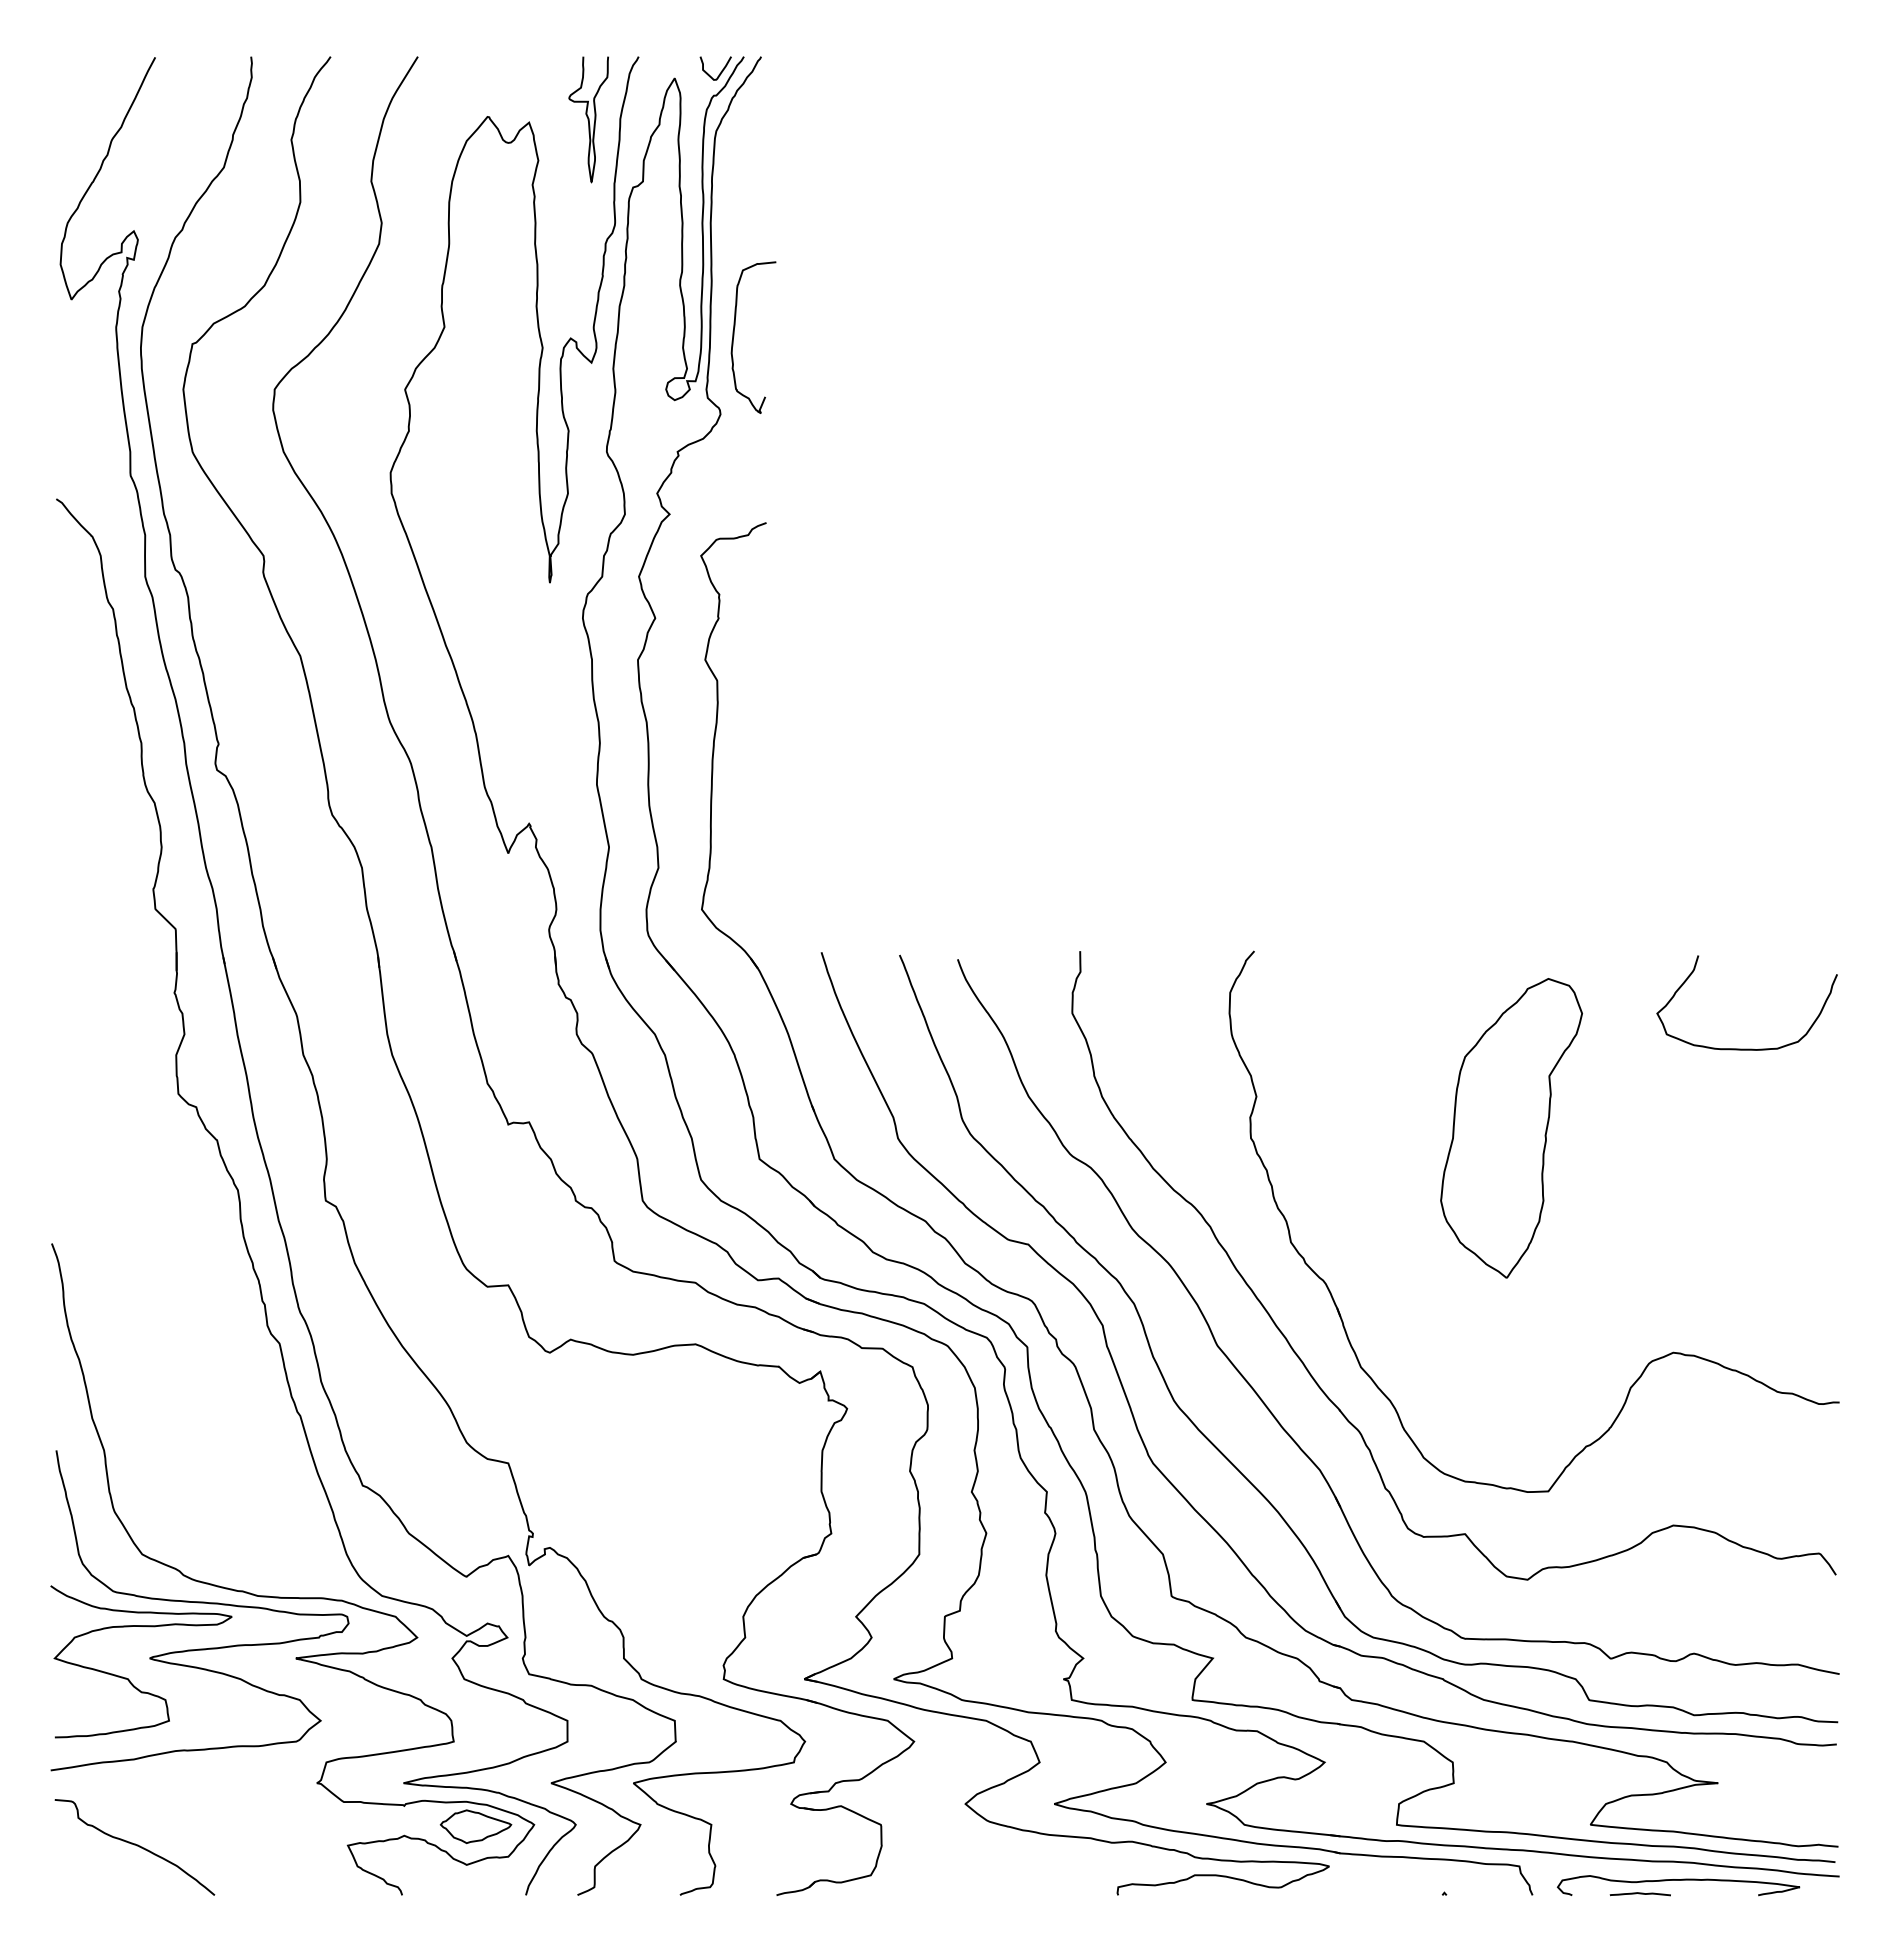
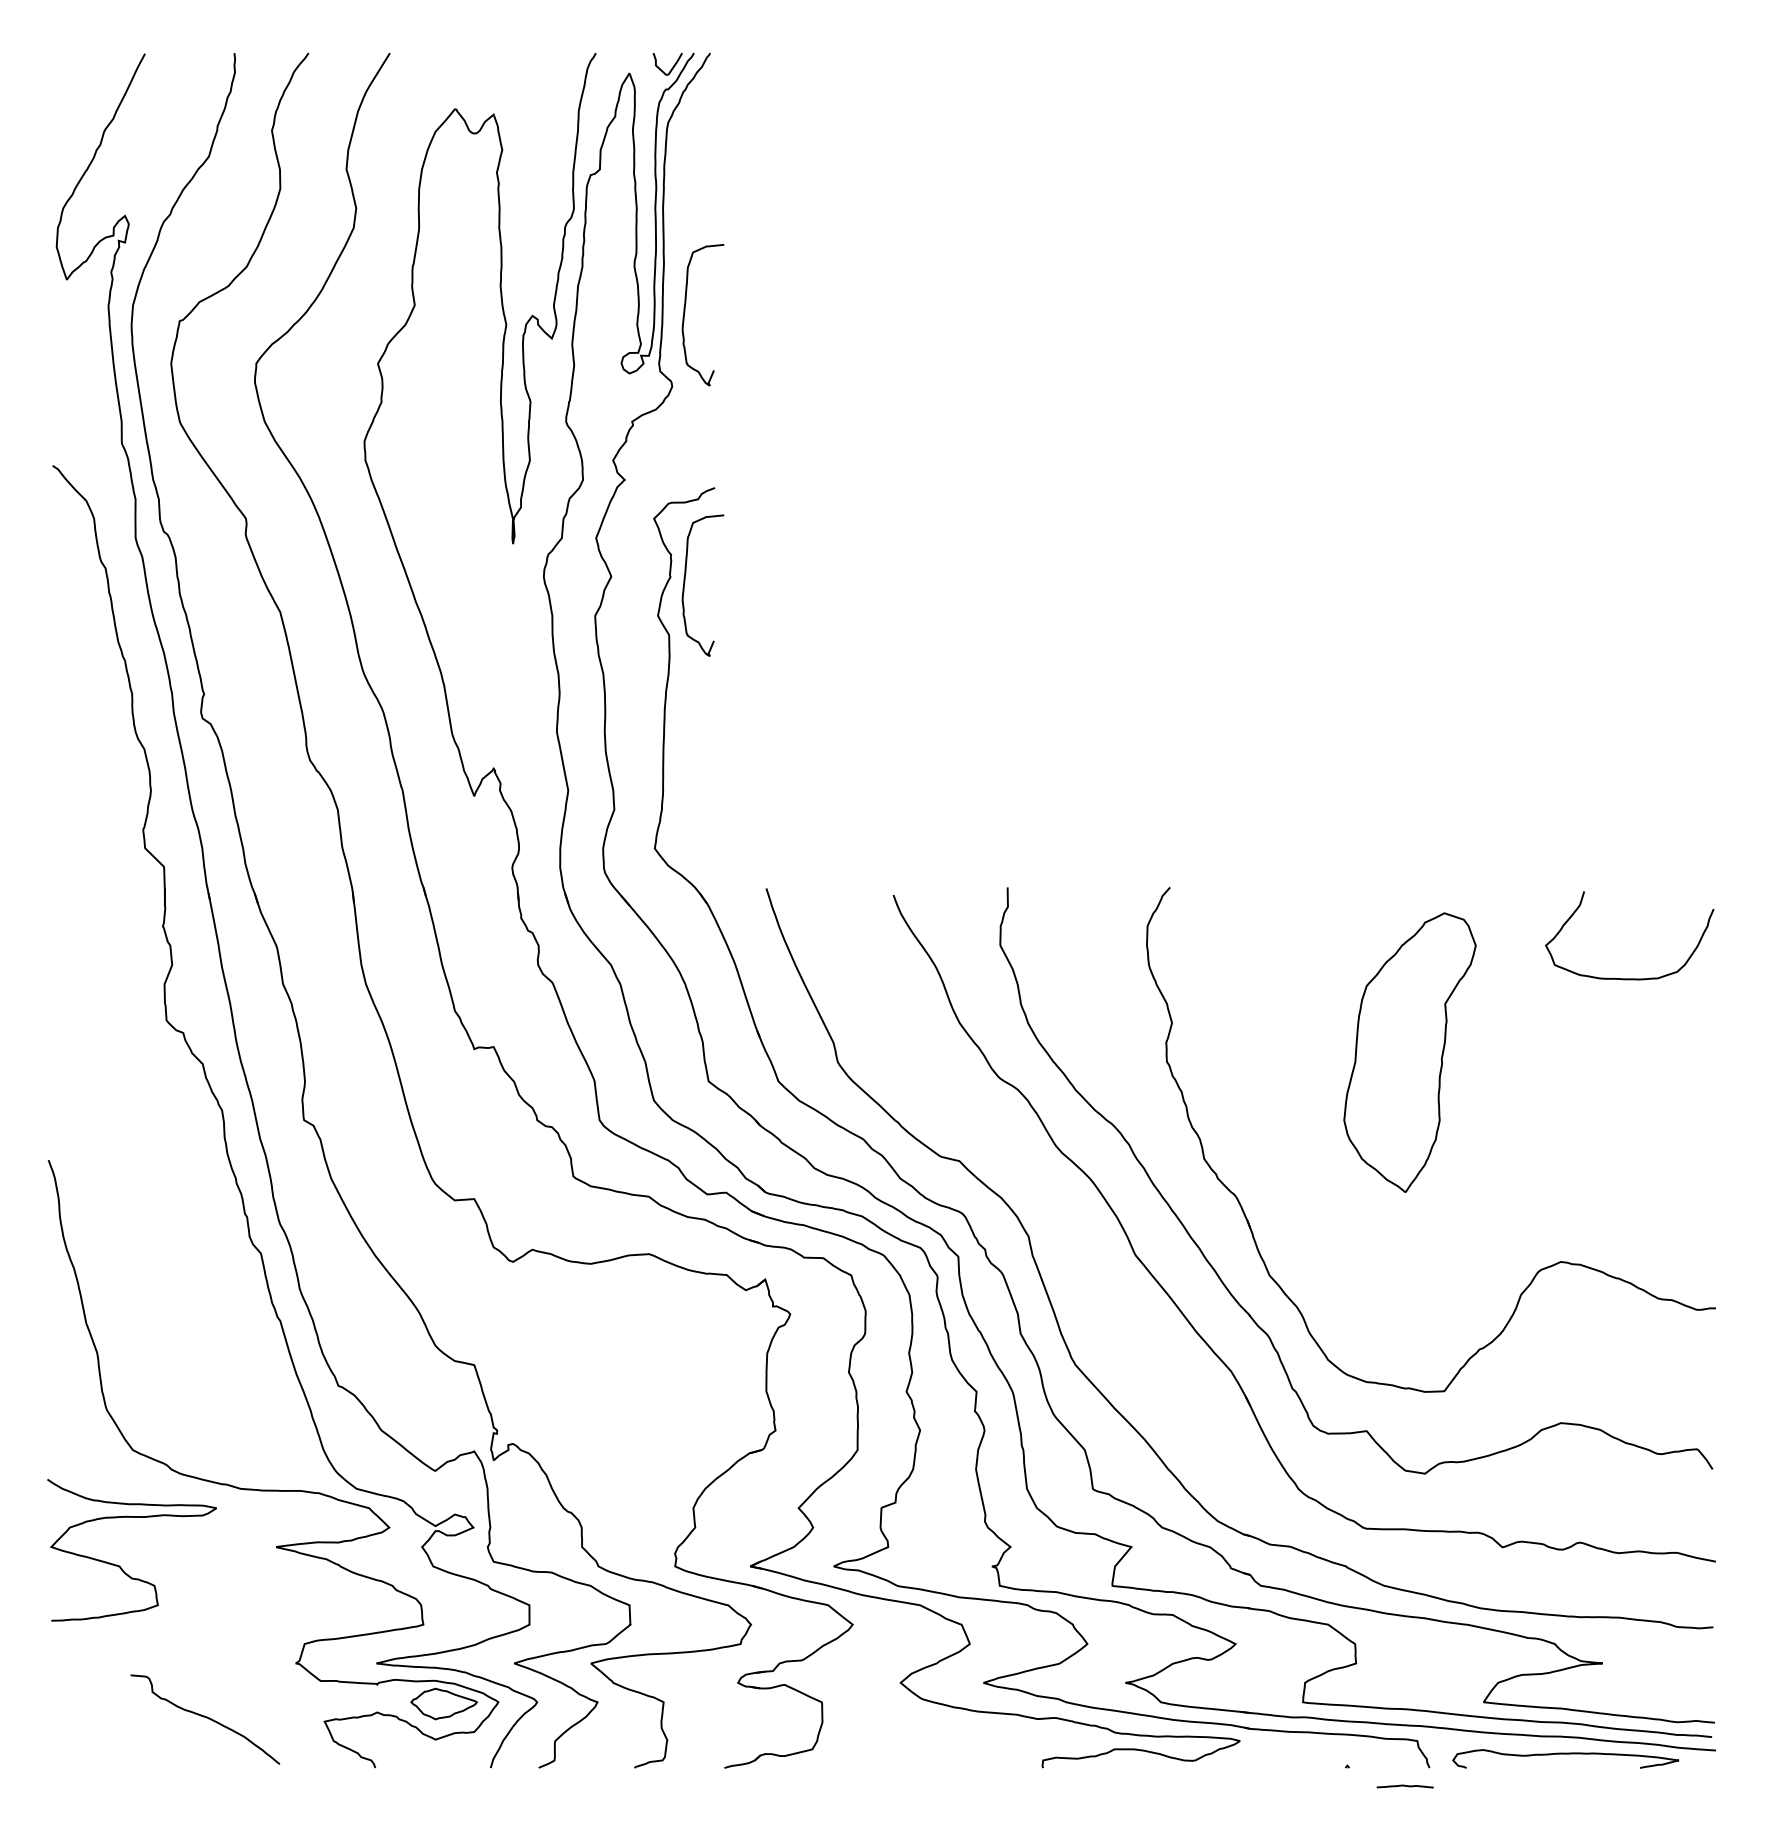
curve: (588, 119) -> (549, 111), removed
curve: (734, 626) -> (685, 584), added
part: (1236, 1466) -> (1153, 1368), removed
curve: (199, 1603) -> (186, 1495), removed
curve: (134, 1845) -> (204, 1717), moved
curve: (1639, 1894) -> (1404, 1786), moved

